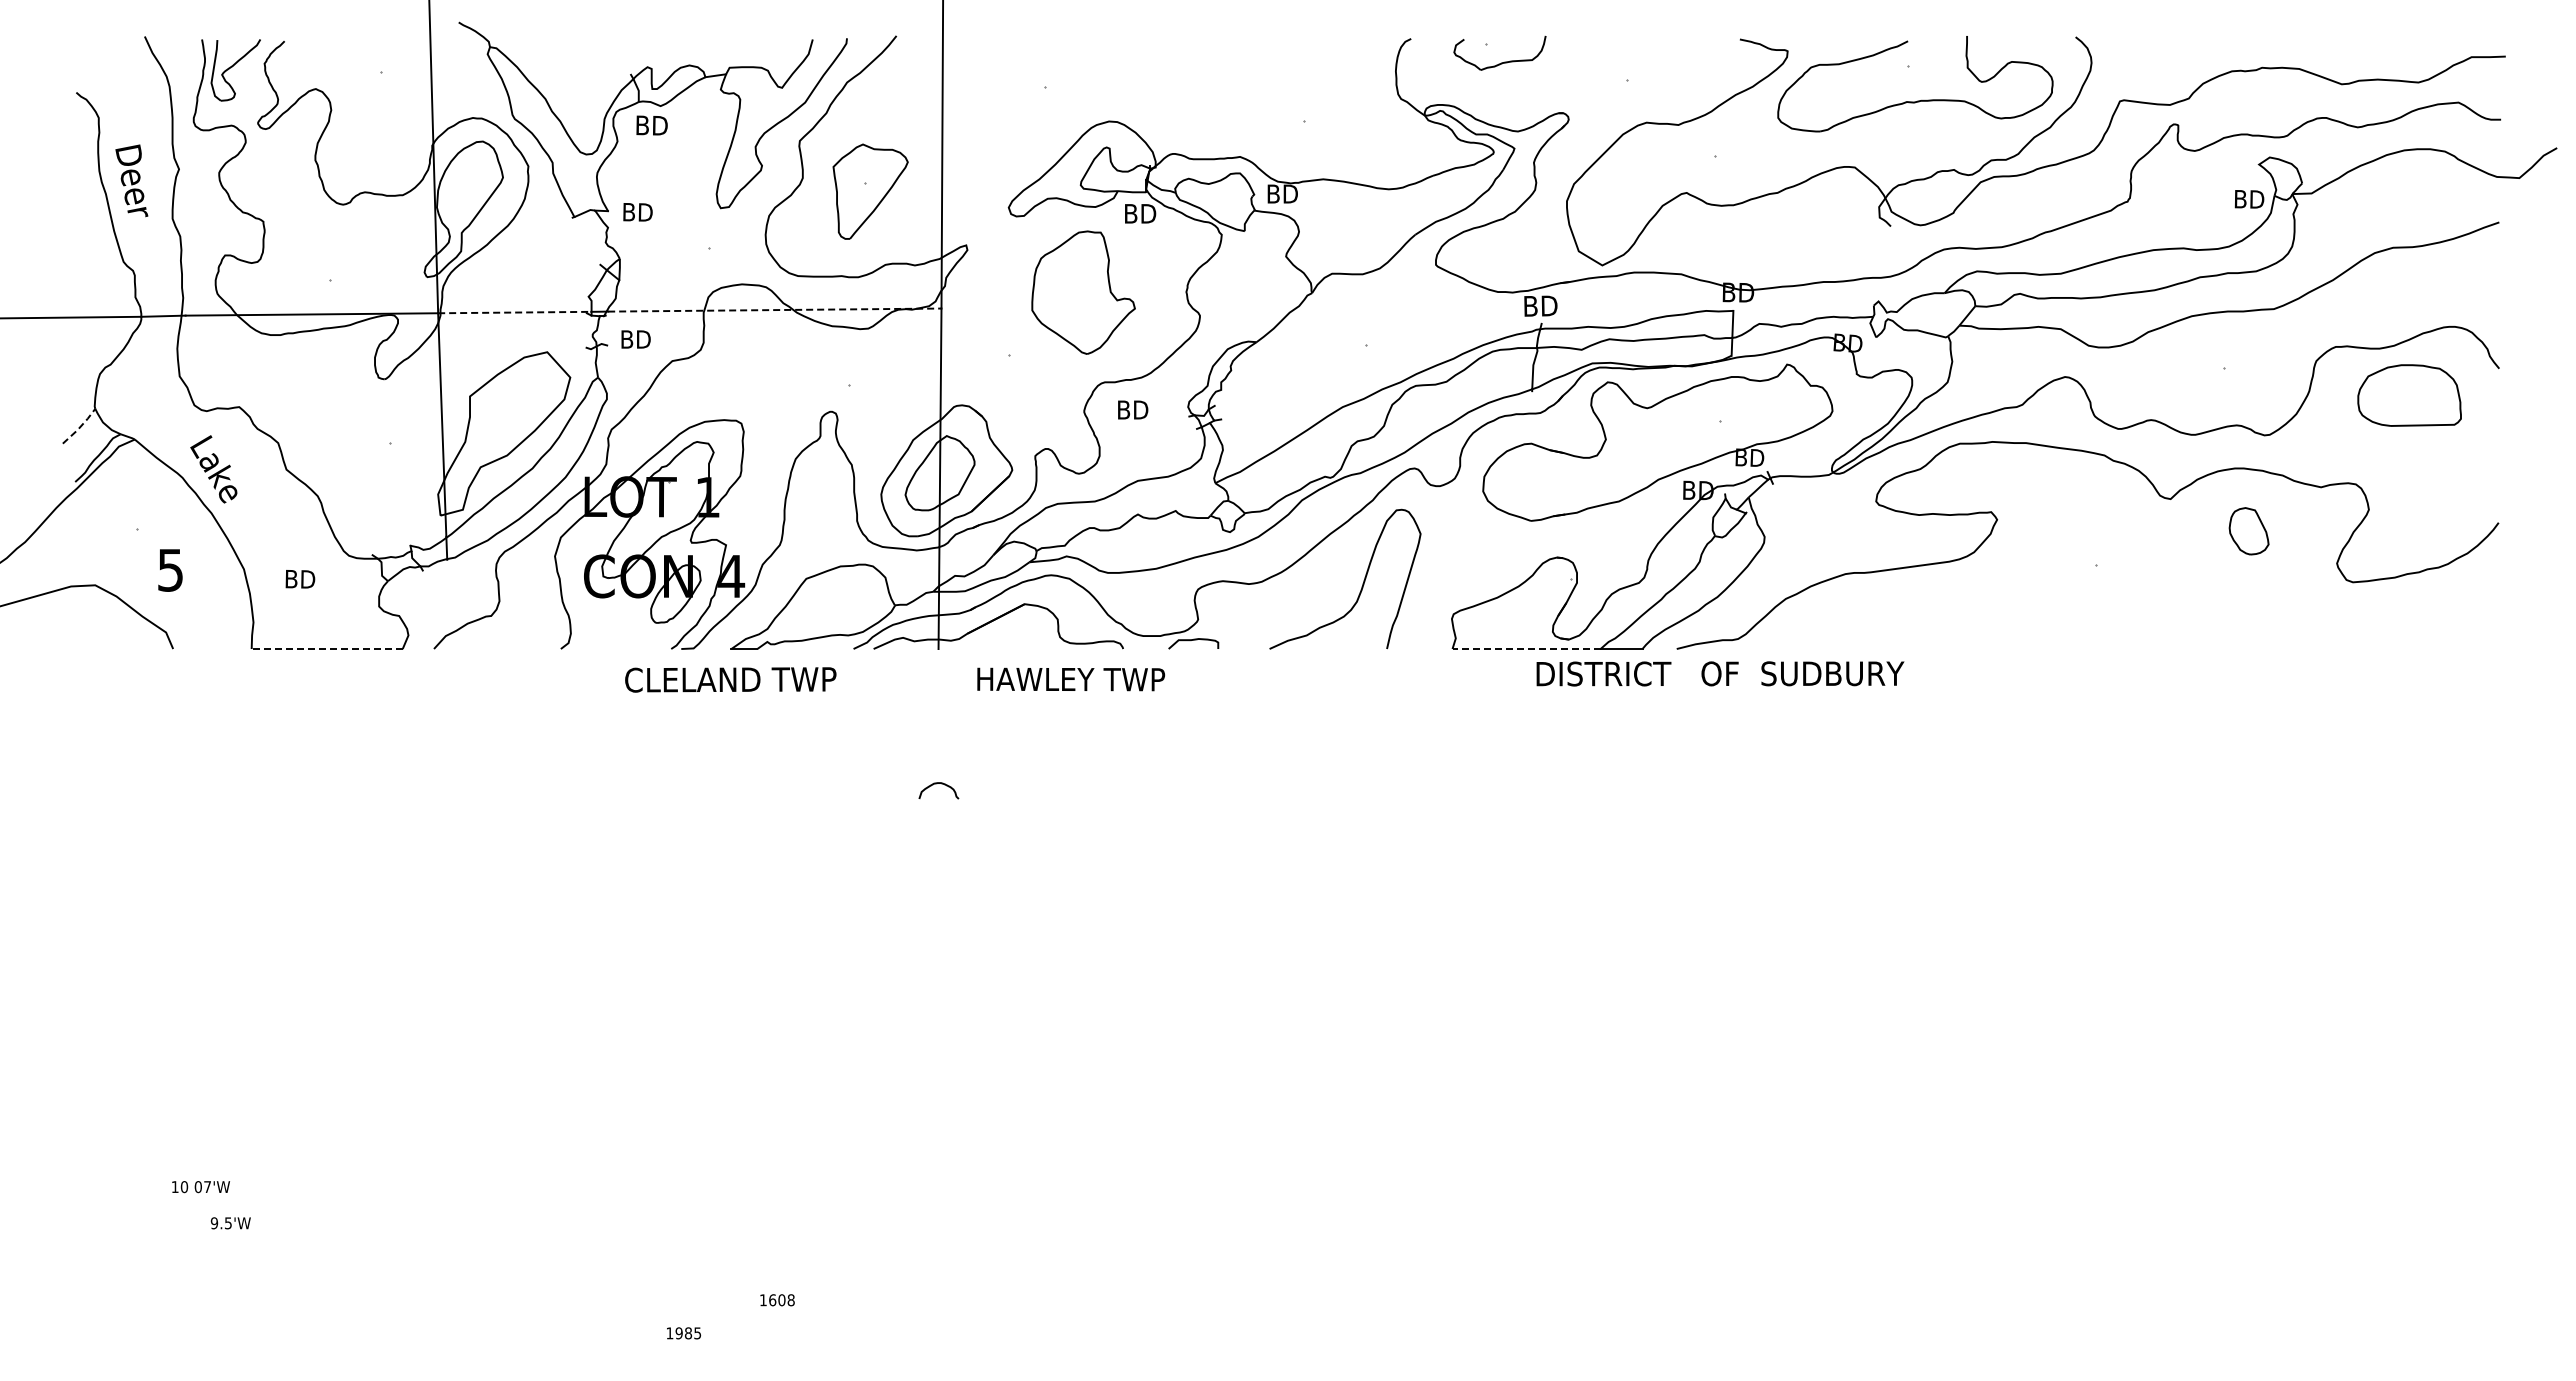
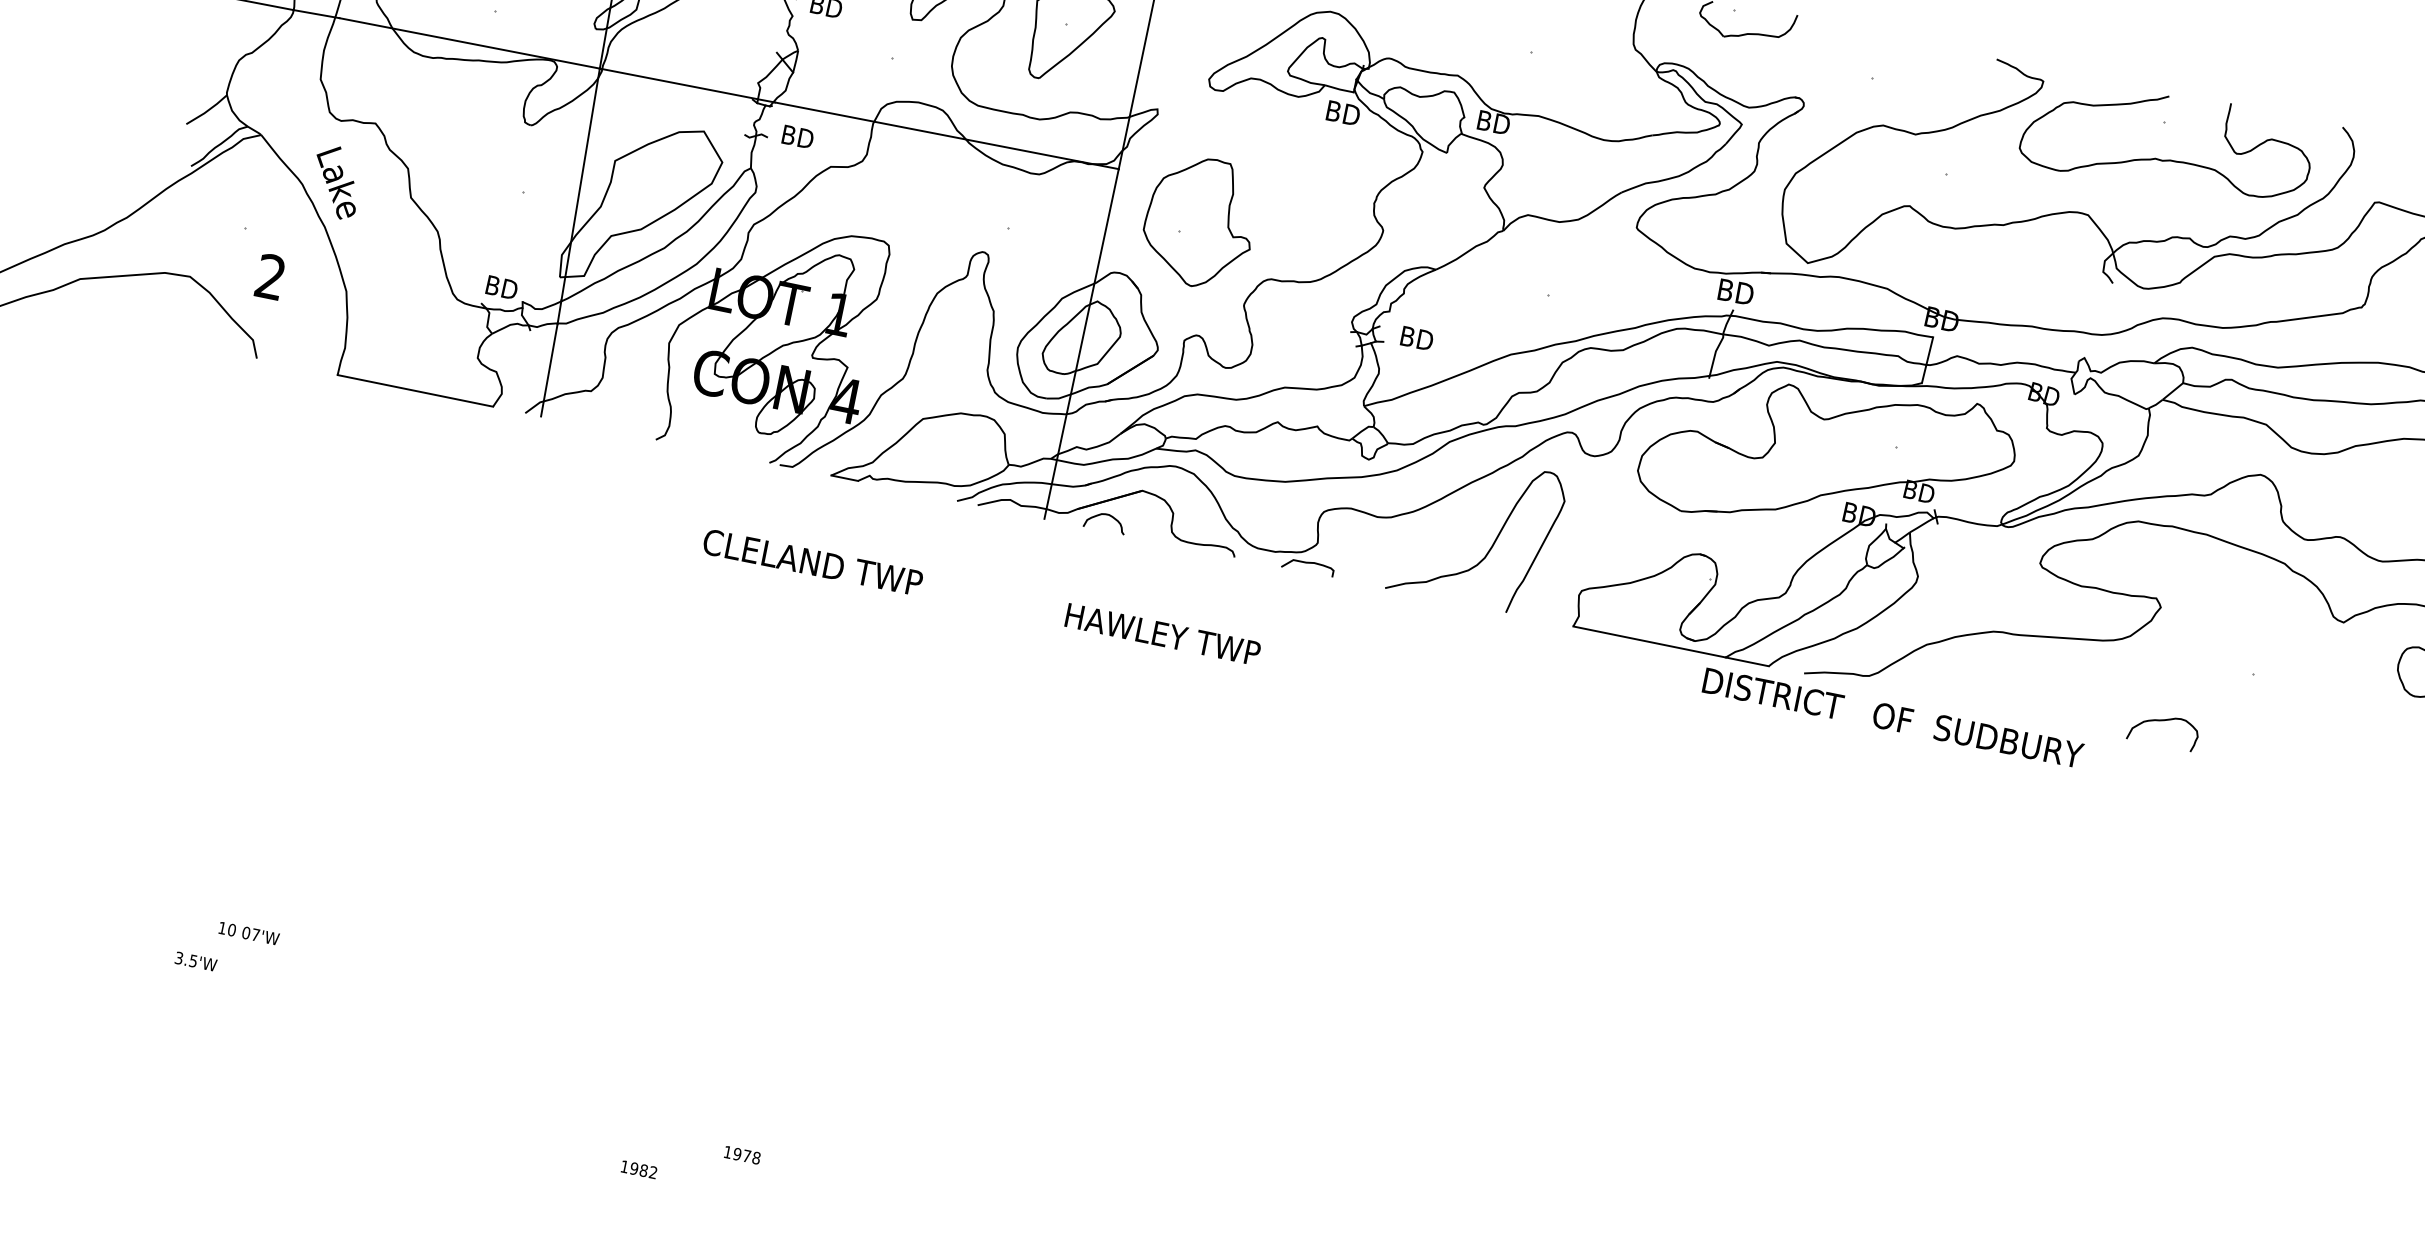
part: (1083, 292) -> (1200, 222), moved
line: (774, 310) -> (946, 136), dashed -> solid
line: (514, 312) -> (678, 83), dashed -> solid
text: (1133, 409) -> (1417, 338), moved
line: (80, 427) -> (207, 111), dashed -> solid
text: (170, 569) -> (270, 276), 5 -> 2
text: (300, 579) -> (502, 287), moved
line: (448, 604) -> (549, 370), added
curve: (2021, 625) -> (2163, 721), added
line: (327, 649) -> (415, 391), dashed -> solid
line: (1526, 649) -> (1649, 642), dashed -> solid
text: (1720, 673) -> (1893, 717), moved
text: (730, 679) -> (812, 562), moved
text: (1071, 679) -> (1163, 634), moved
curve: (936, 784) -> (1104, 515), moved
text: (200, 1187) -> (248, 933), moved
text: (214, 1223) -> (179, 958), 9.5'W -> 3.5'W
text: (777, 1300) -> (742, 1155), 1608 -> 1978
text: (697, 1333) -> (653, 1172), 1985 -> 1982

